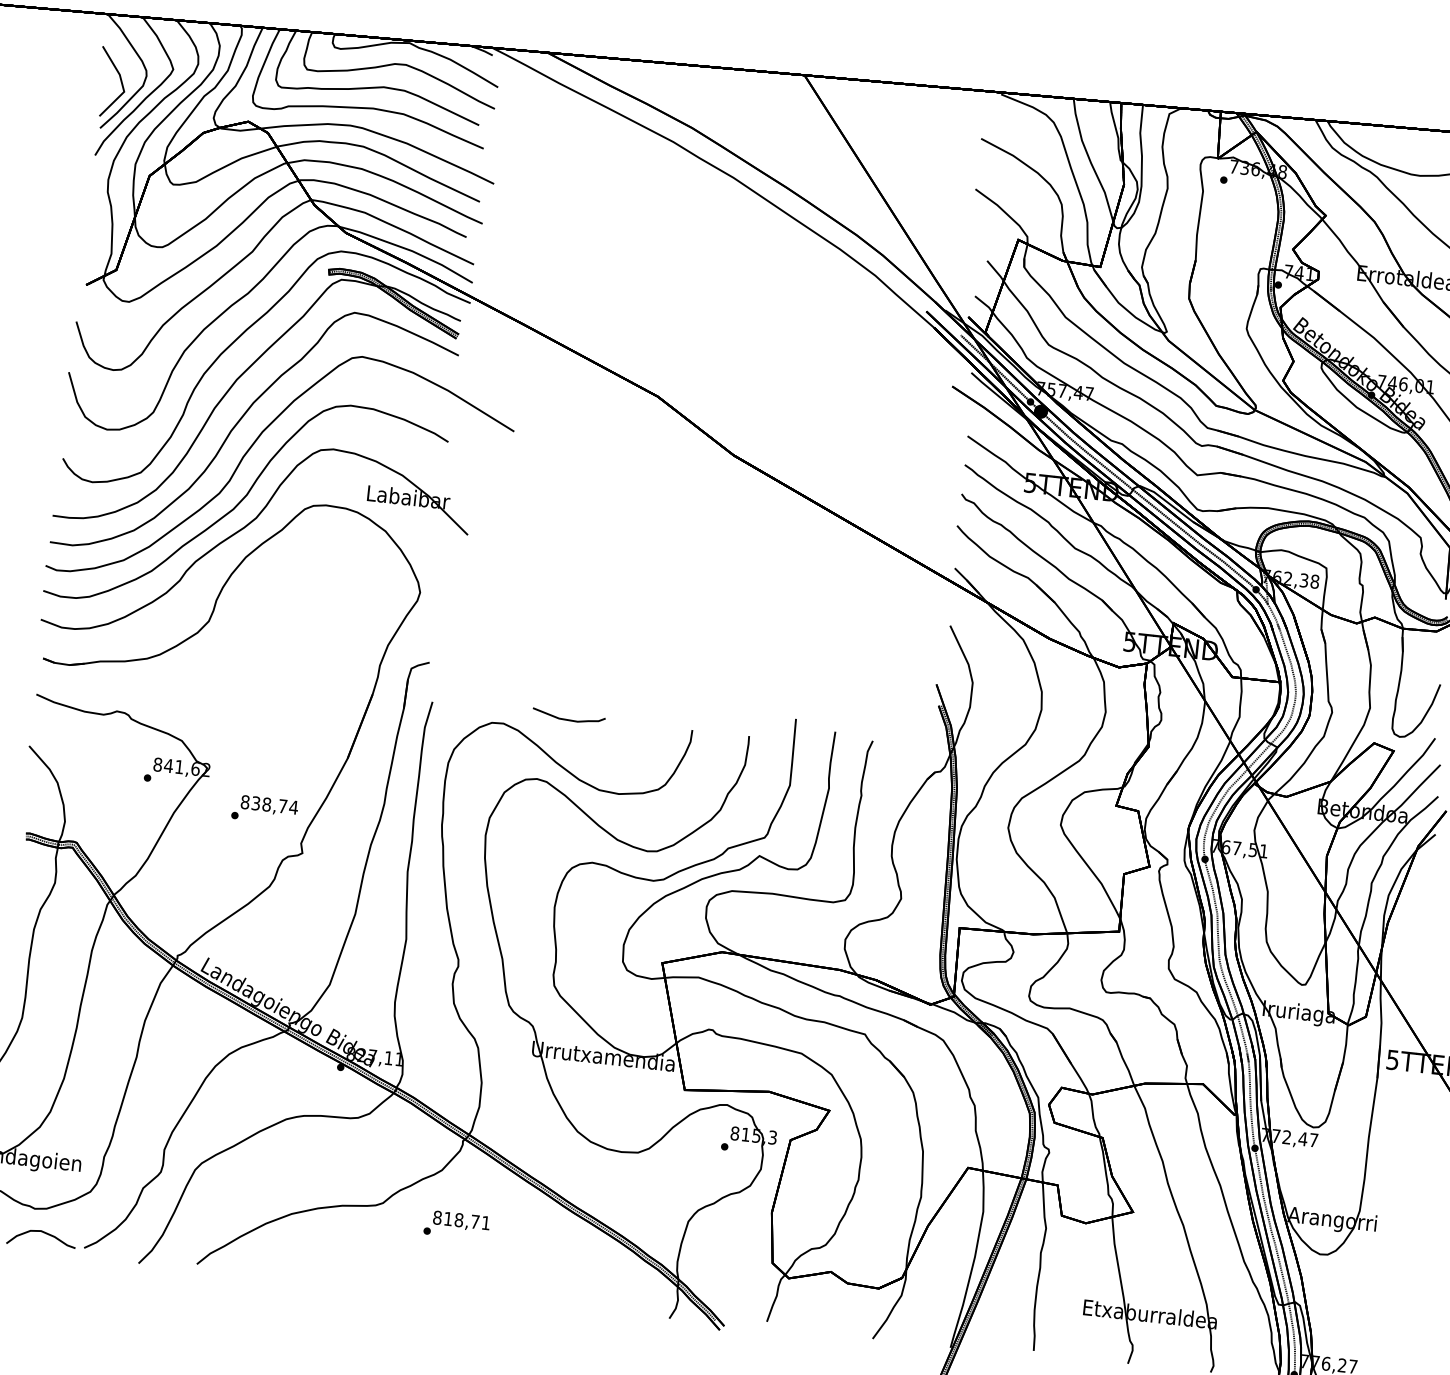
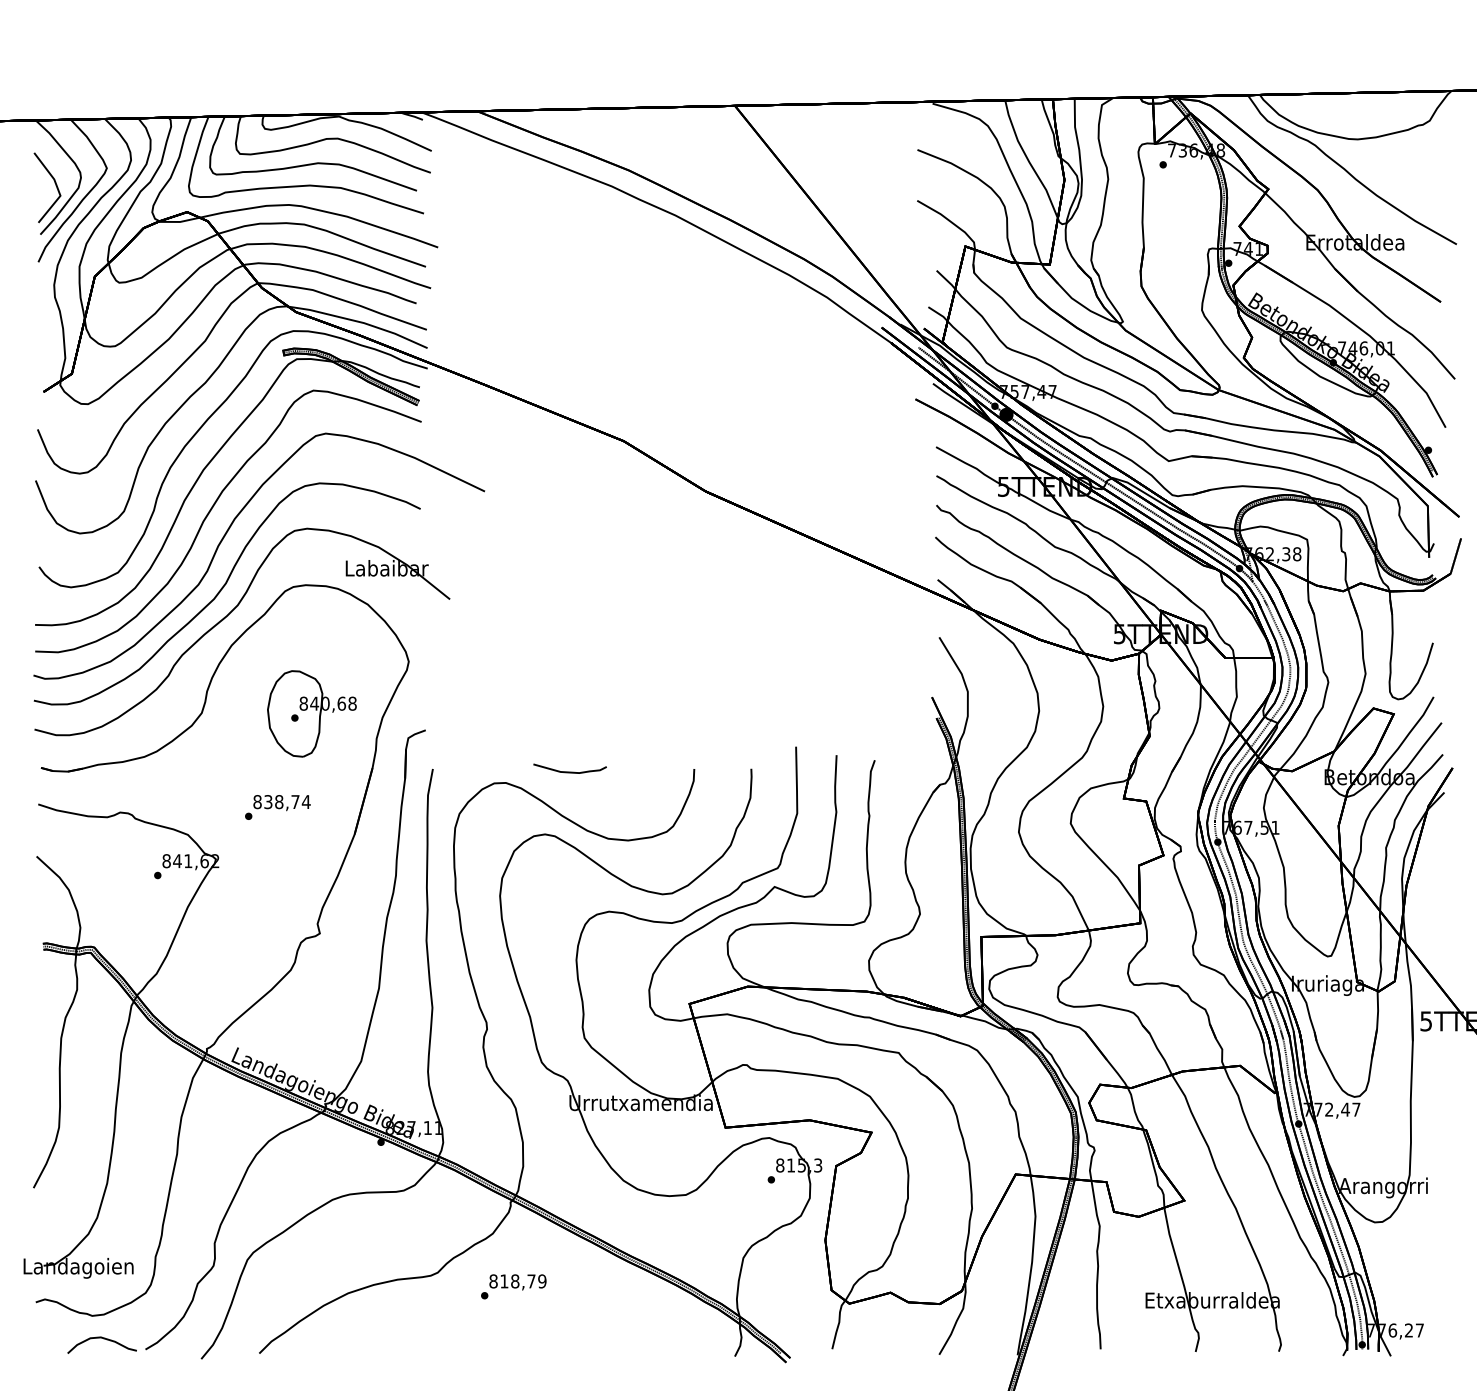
part: (317, 633) -> (311, 713), added
text: (264, 809) -> (277, 807), moved
text: (486, 1223) -> (542, 1281), 818,71 -> 818,79

